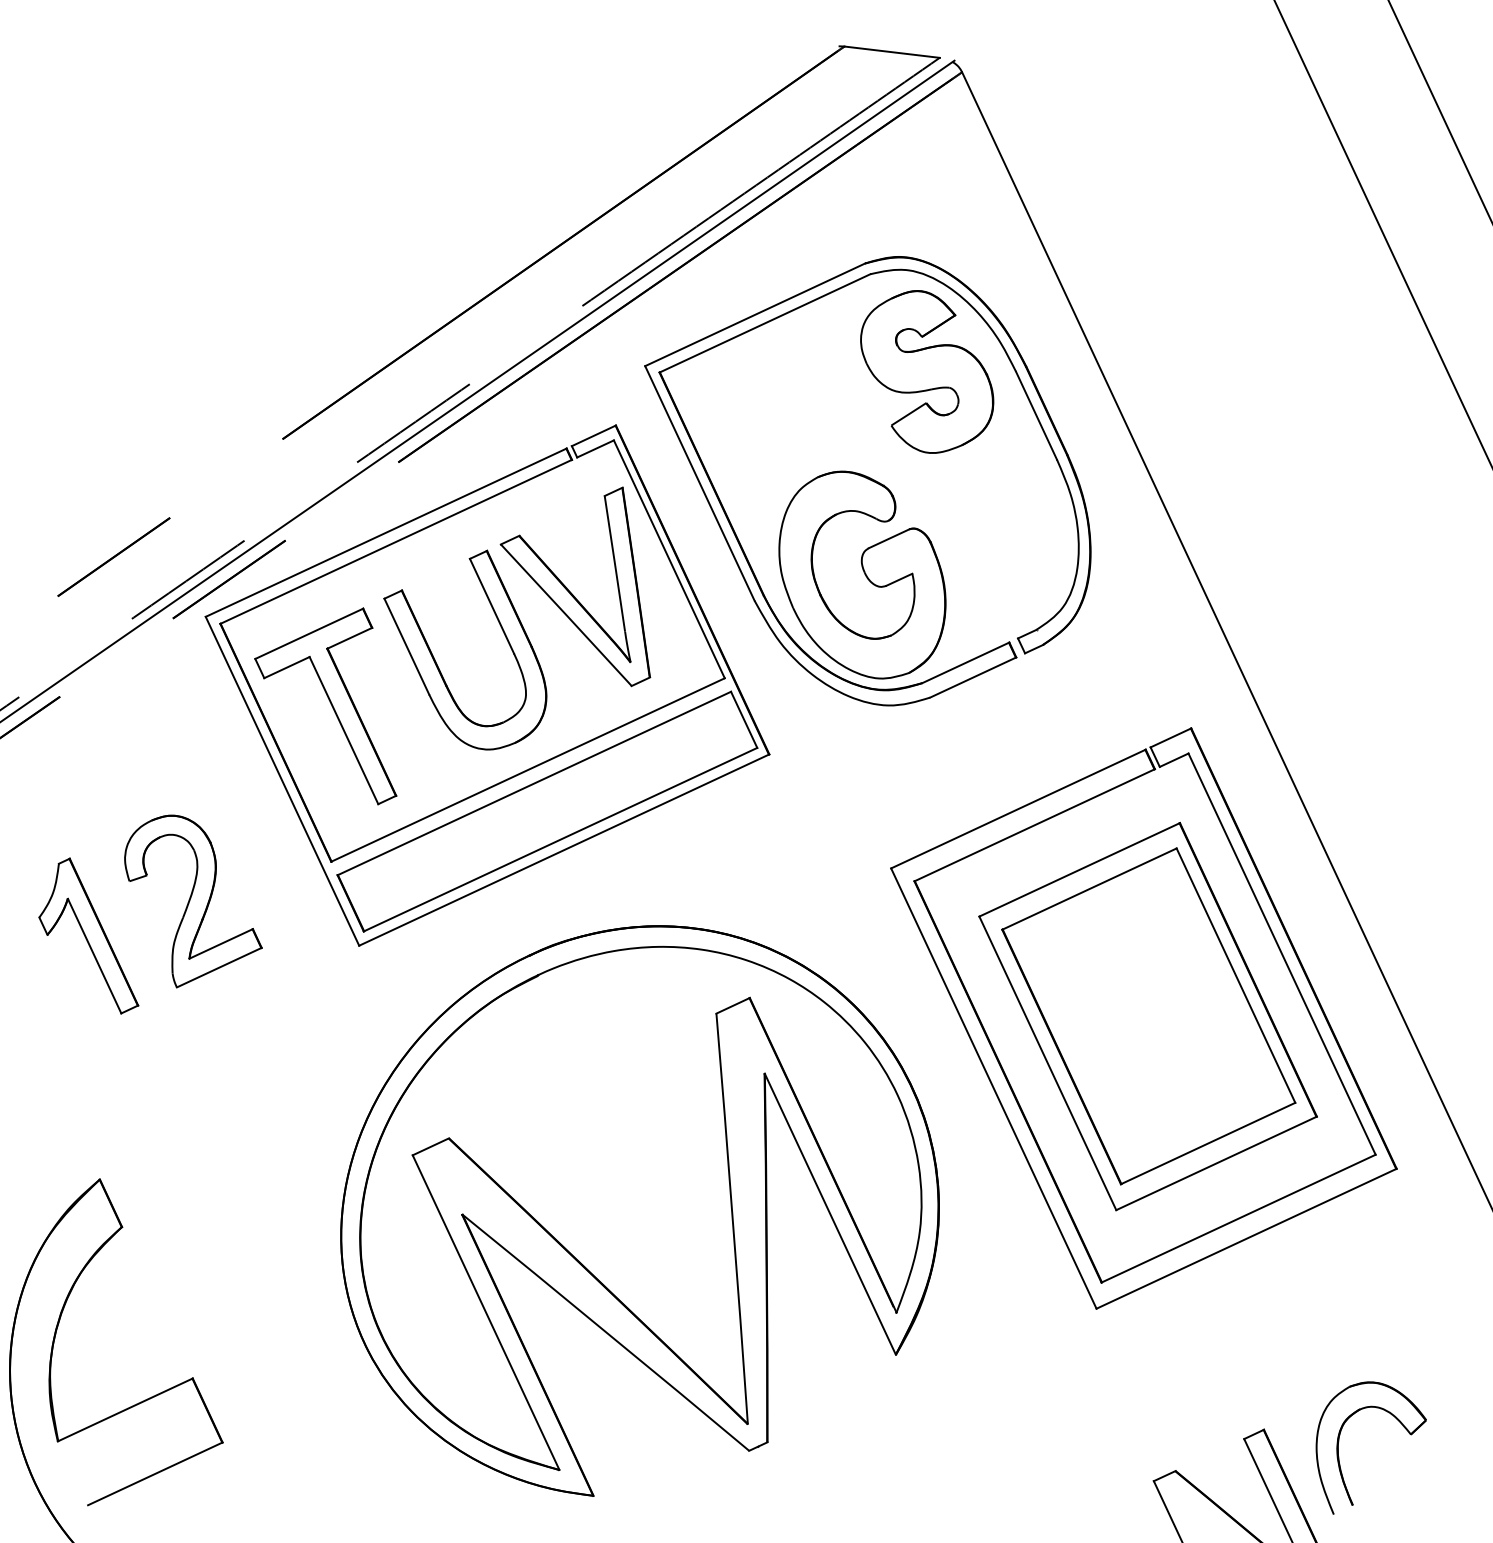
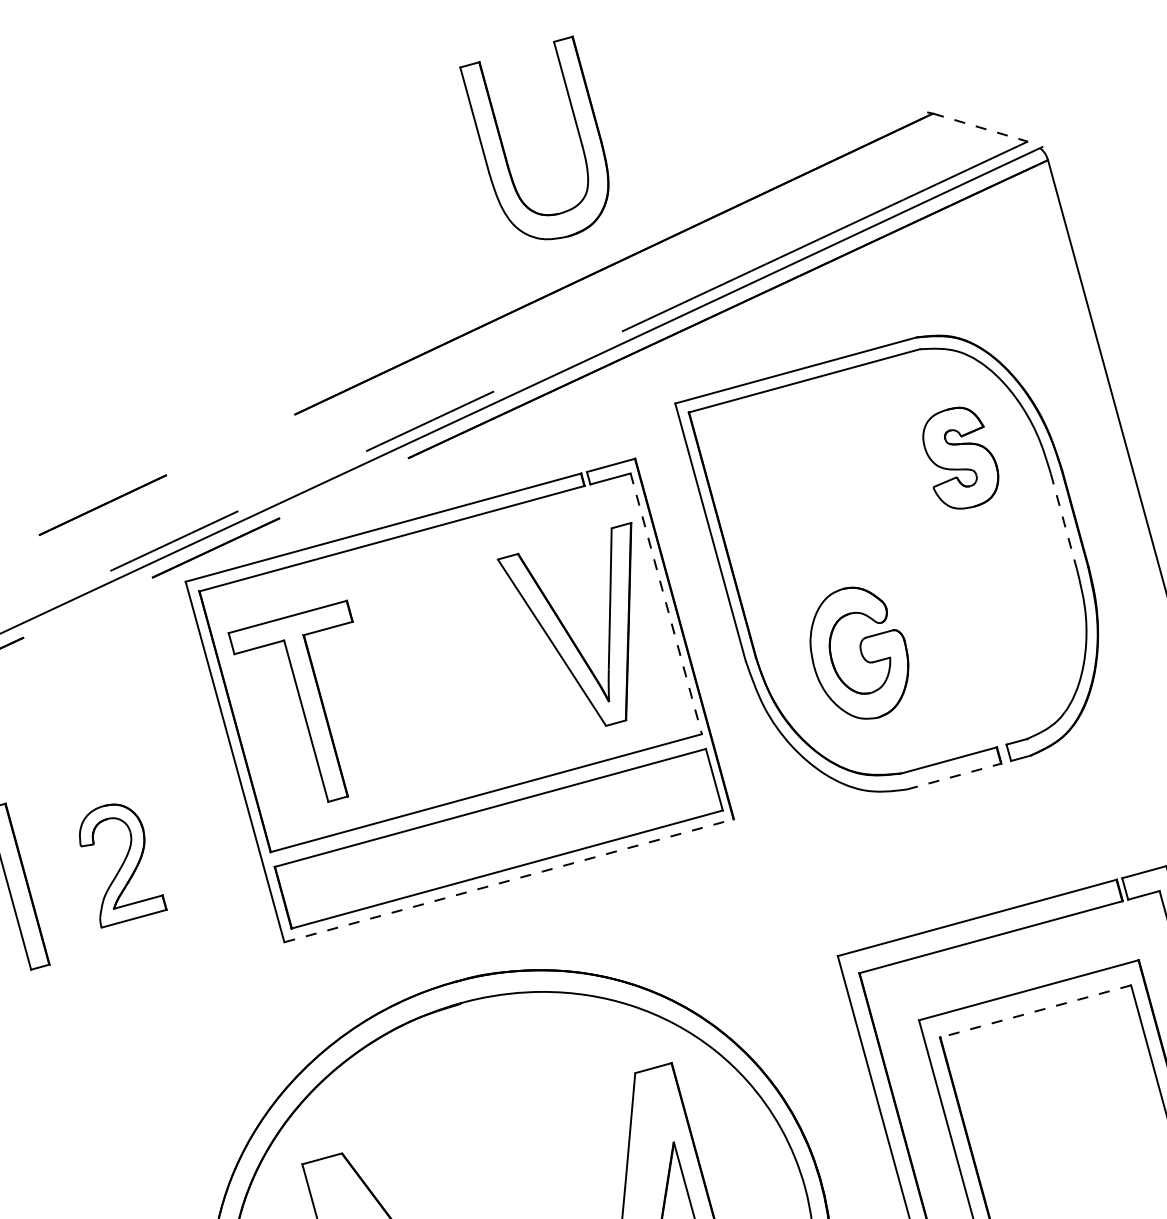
line: (892, 52) -> (980, 128), solid -> dashed
part: (927, 371) -> (960, 457), size x0.6
line: (1036, 416) -> (1063, 522), solid -> dashed
line: (669, 559) -> (666, 604), solid -> dashed
part: (862, 574) -> (859, 652), size x0.6
part: (437, 663) -> (502, 142), moved
line: (973, 677) -> (954, 776), solid -> dashed
line: (564, 849) -> (509, 880), solid -> dashed
line: (1089, 888) -> (1035, 1010), solid -> dashed
part: (193, 901) -> (123, 868), size x0.7

